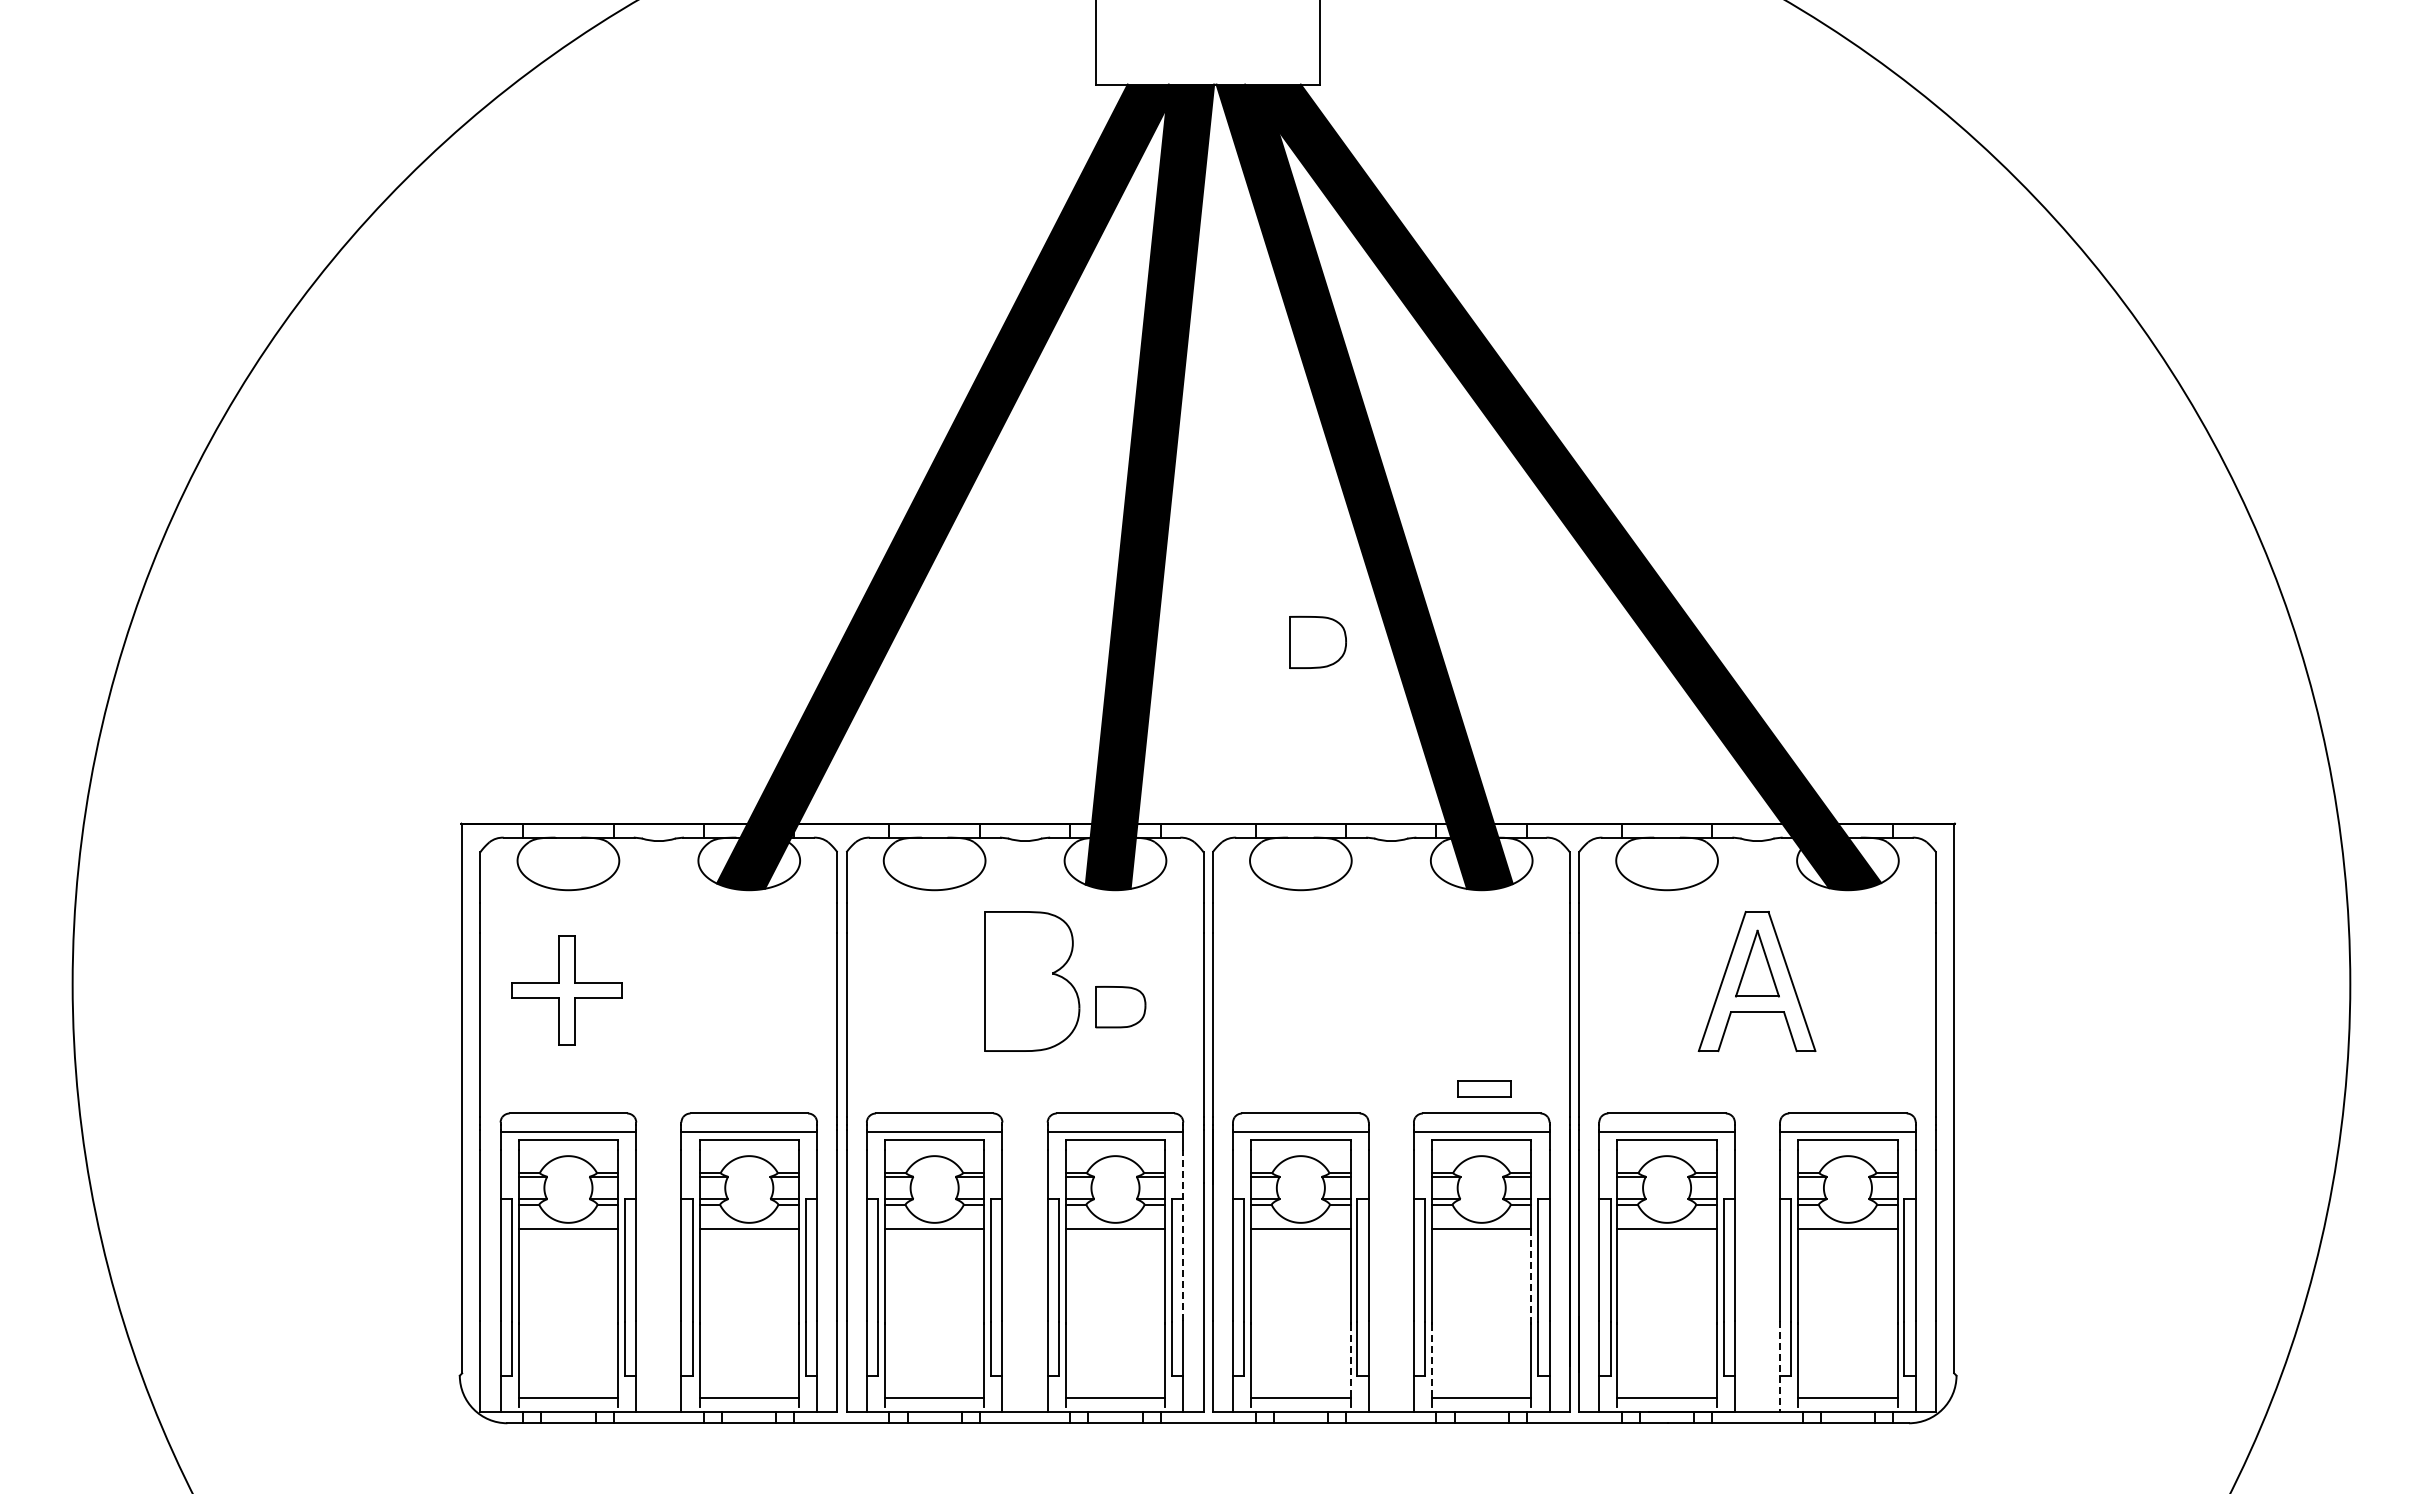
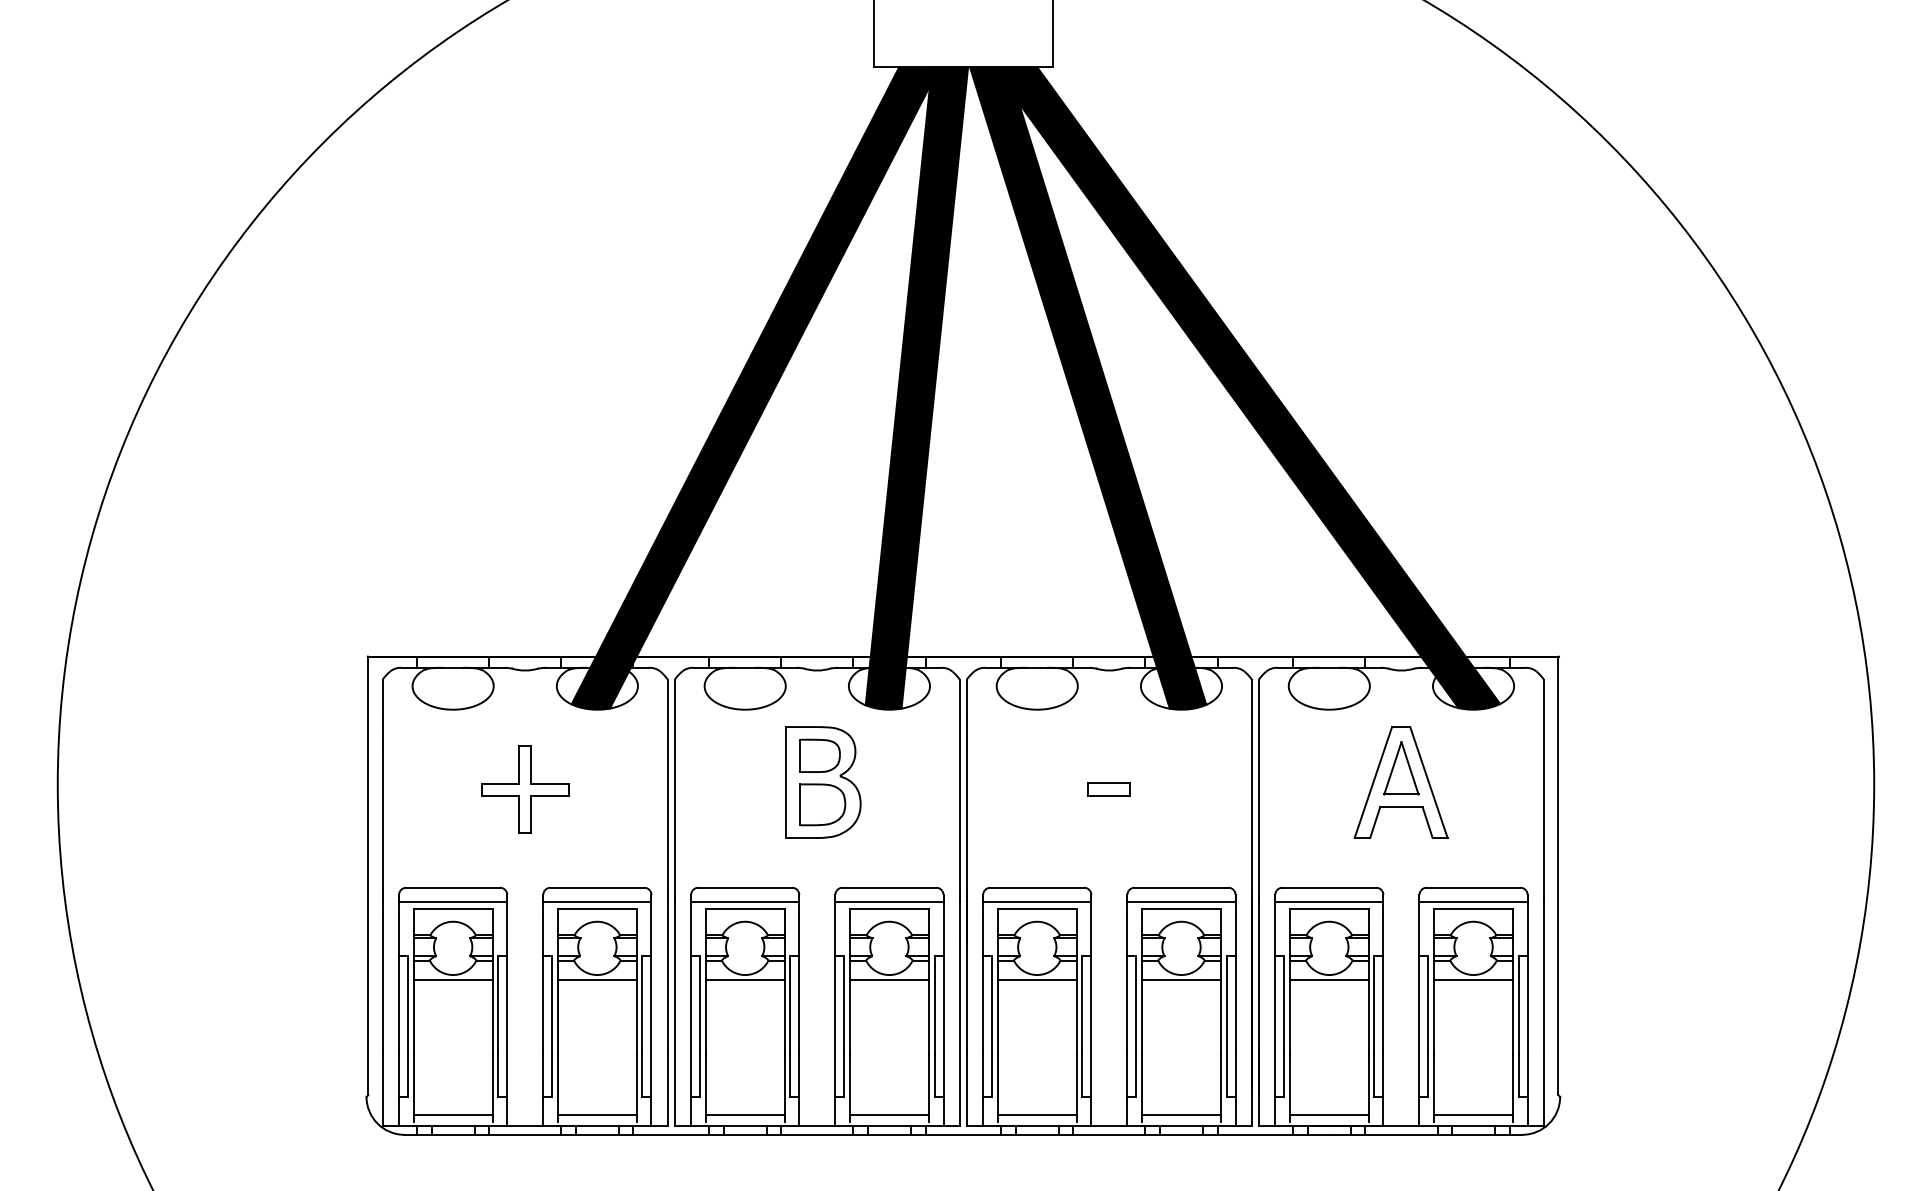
part: (1317, 641) -> (822, 804), moved
part: (566, 990) -> (524, 789), moved
part: (1120, 1007) -> (820, 756), moved
part: (1484, 1088) -> (1109, 788), moved
line: (1183, 1235) -> (943, 985), dashed -> solid
line: (1531, 1276) -> (1221, 1017), dashed -> solid
line: (1350, 1361) -> (1076, 1085), dashed -> solid
line: (1431, 1361) -> (1141, 1085), dashed -> solid
line: (1780, 1367) -> (1419, 1090), dashed -> solid

